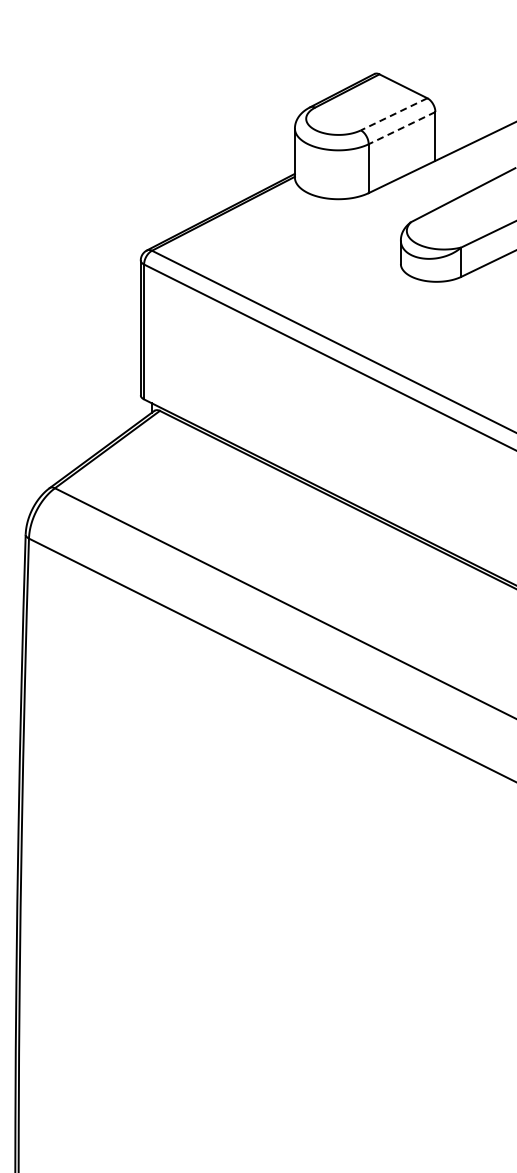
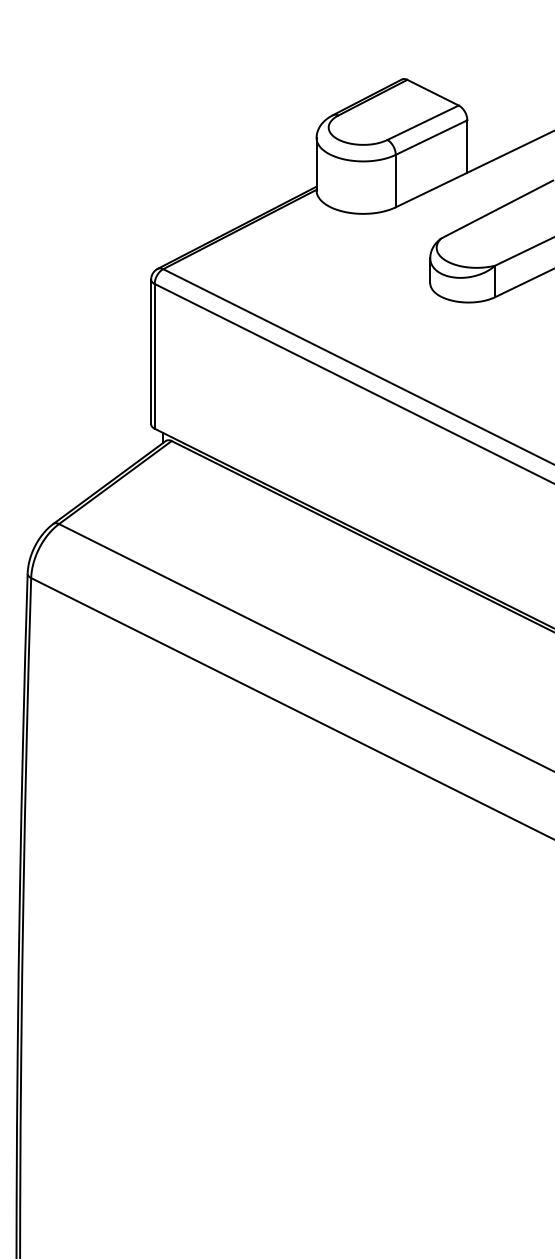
line: (394, 114) -> (423, 122), dashed -> solid
line: (401, 128) -> (430, 137), dashed -> solid

